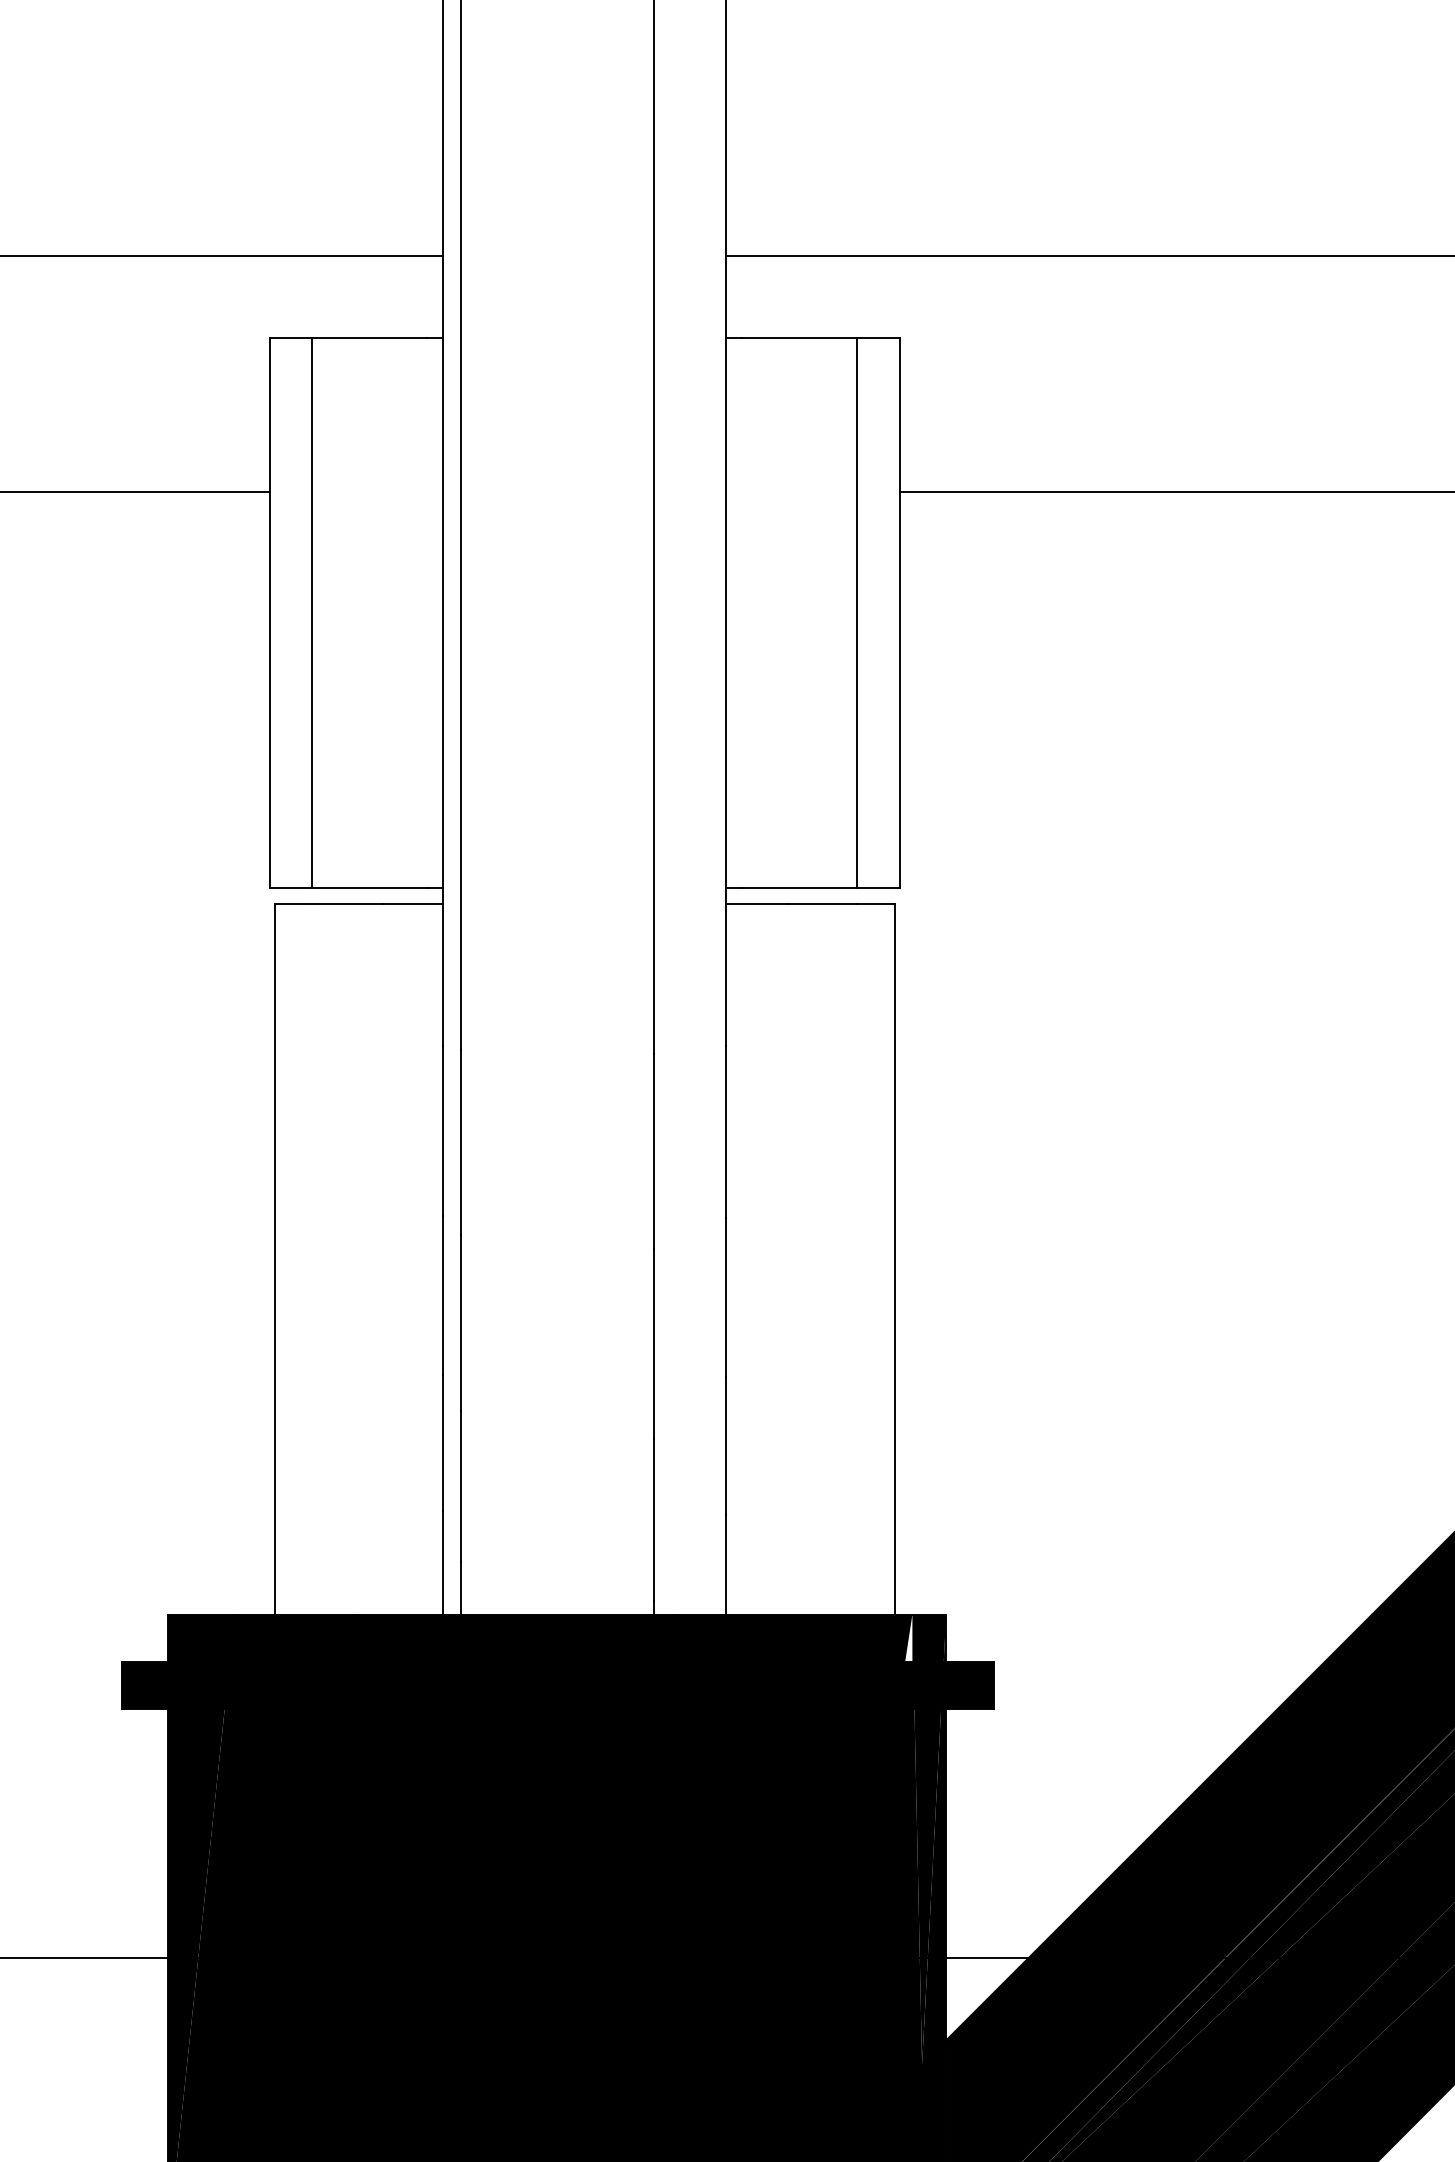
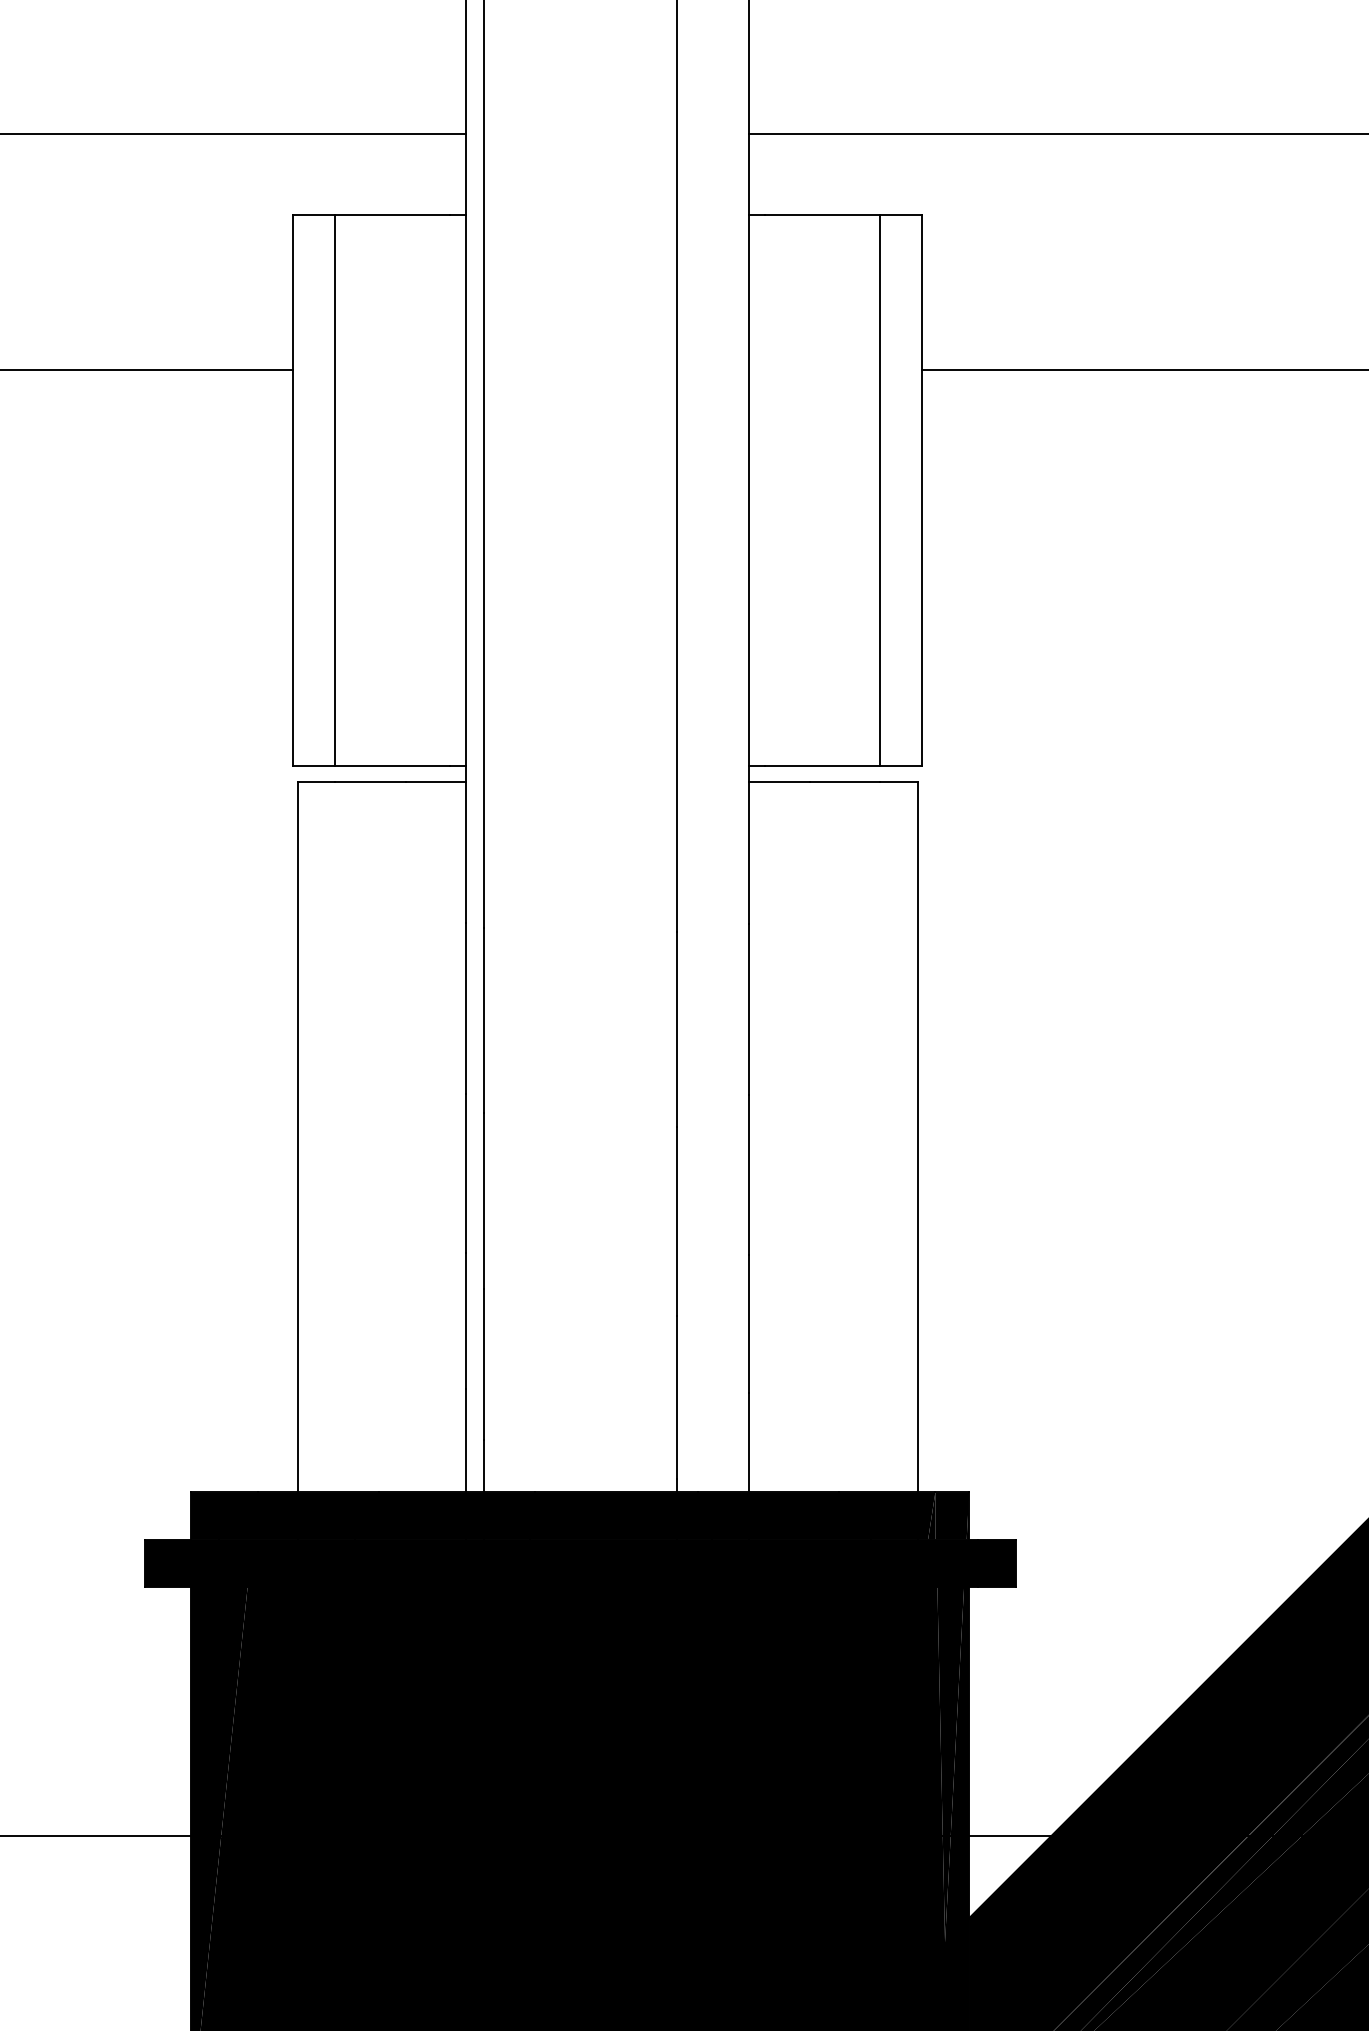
fill: (908, 1637) -> (931, 1515), added

